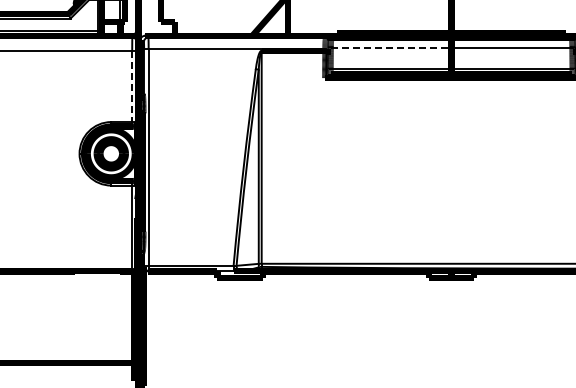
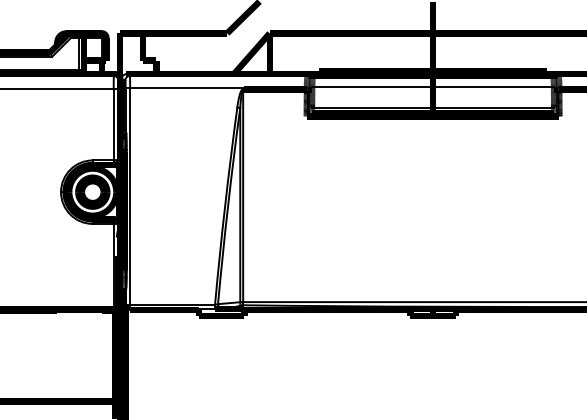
line: (392, 48) -> (373, 86), dashed -> solid
line: (132, 87) -> (113, 125), dashed -> solid

